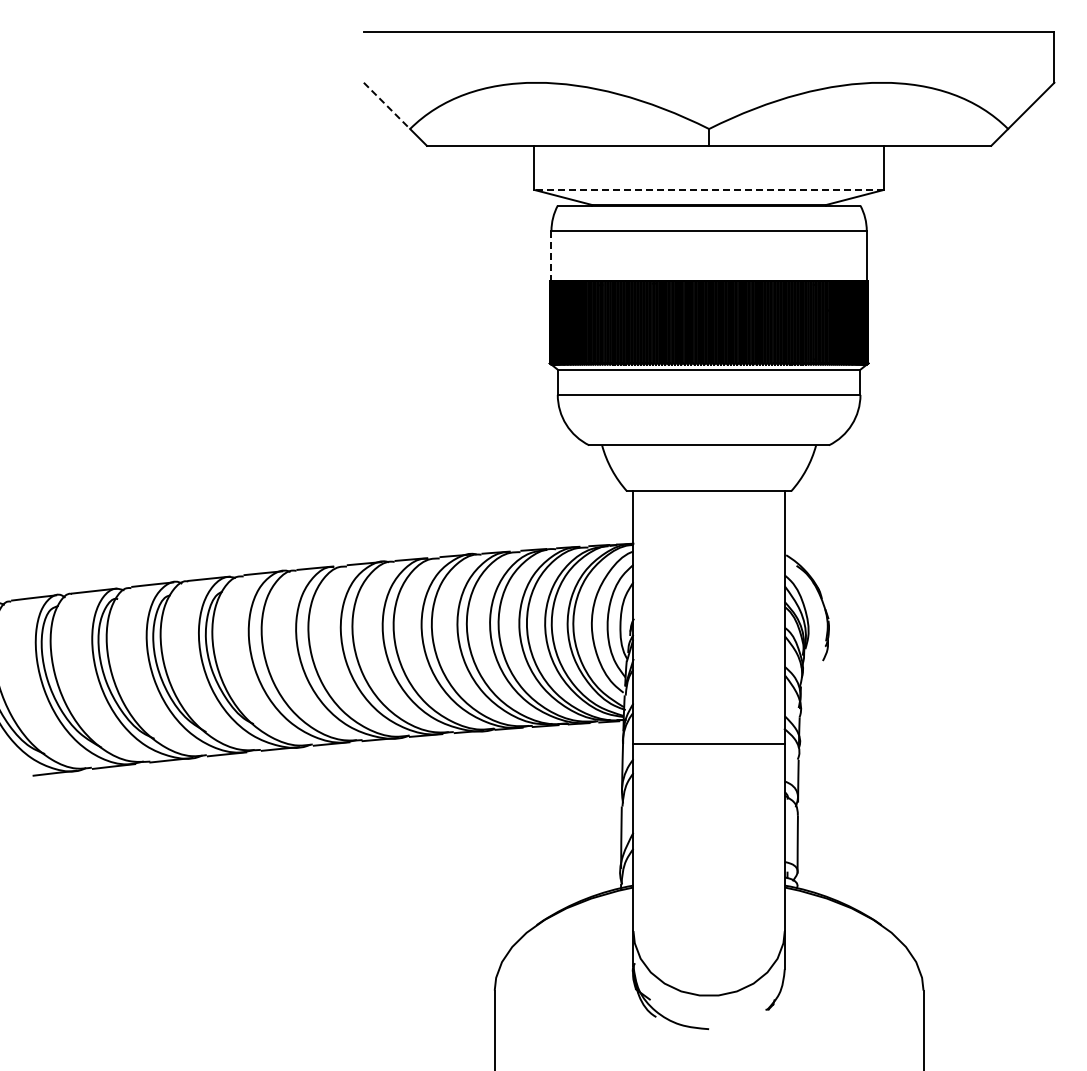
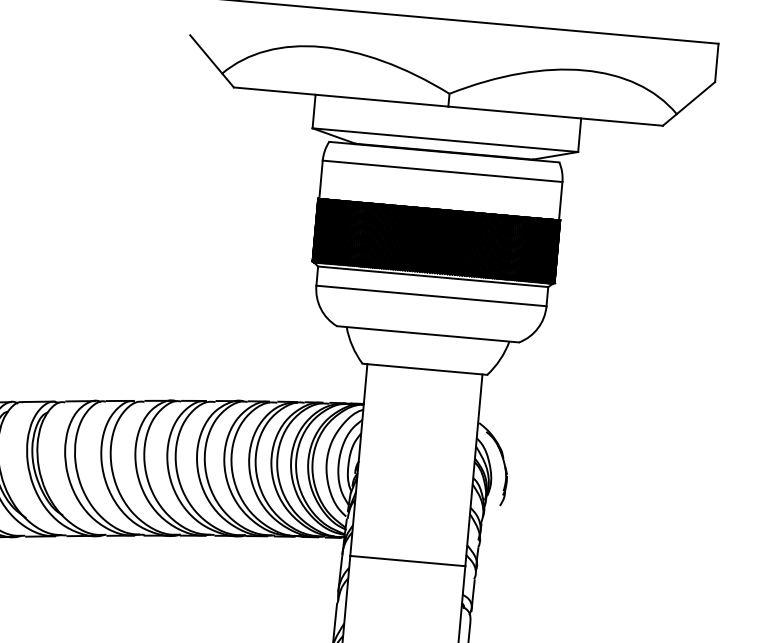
line: (386, 105) -> (205, 54), dashed -> solid
line: (709, 189) -> (445, 139), dashed -> solid
line: (551, 256) -> (321, 180), dashed -> solid

